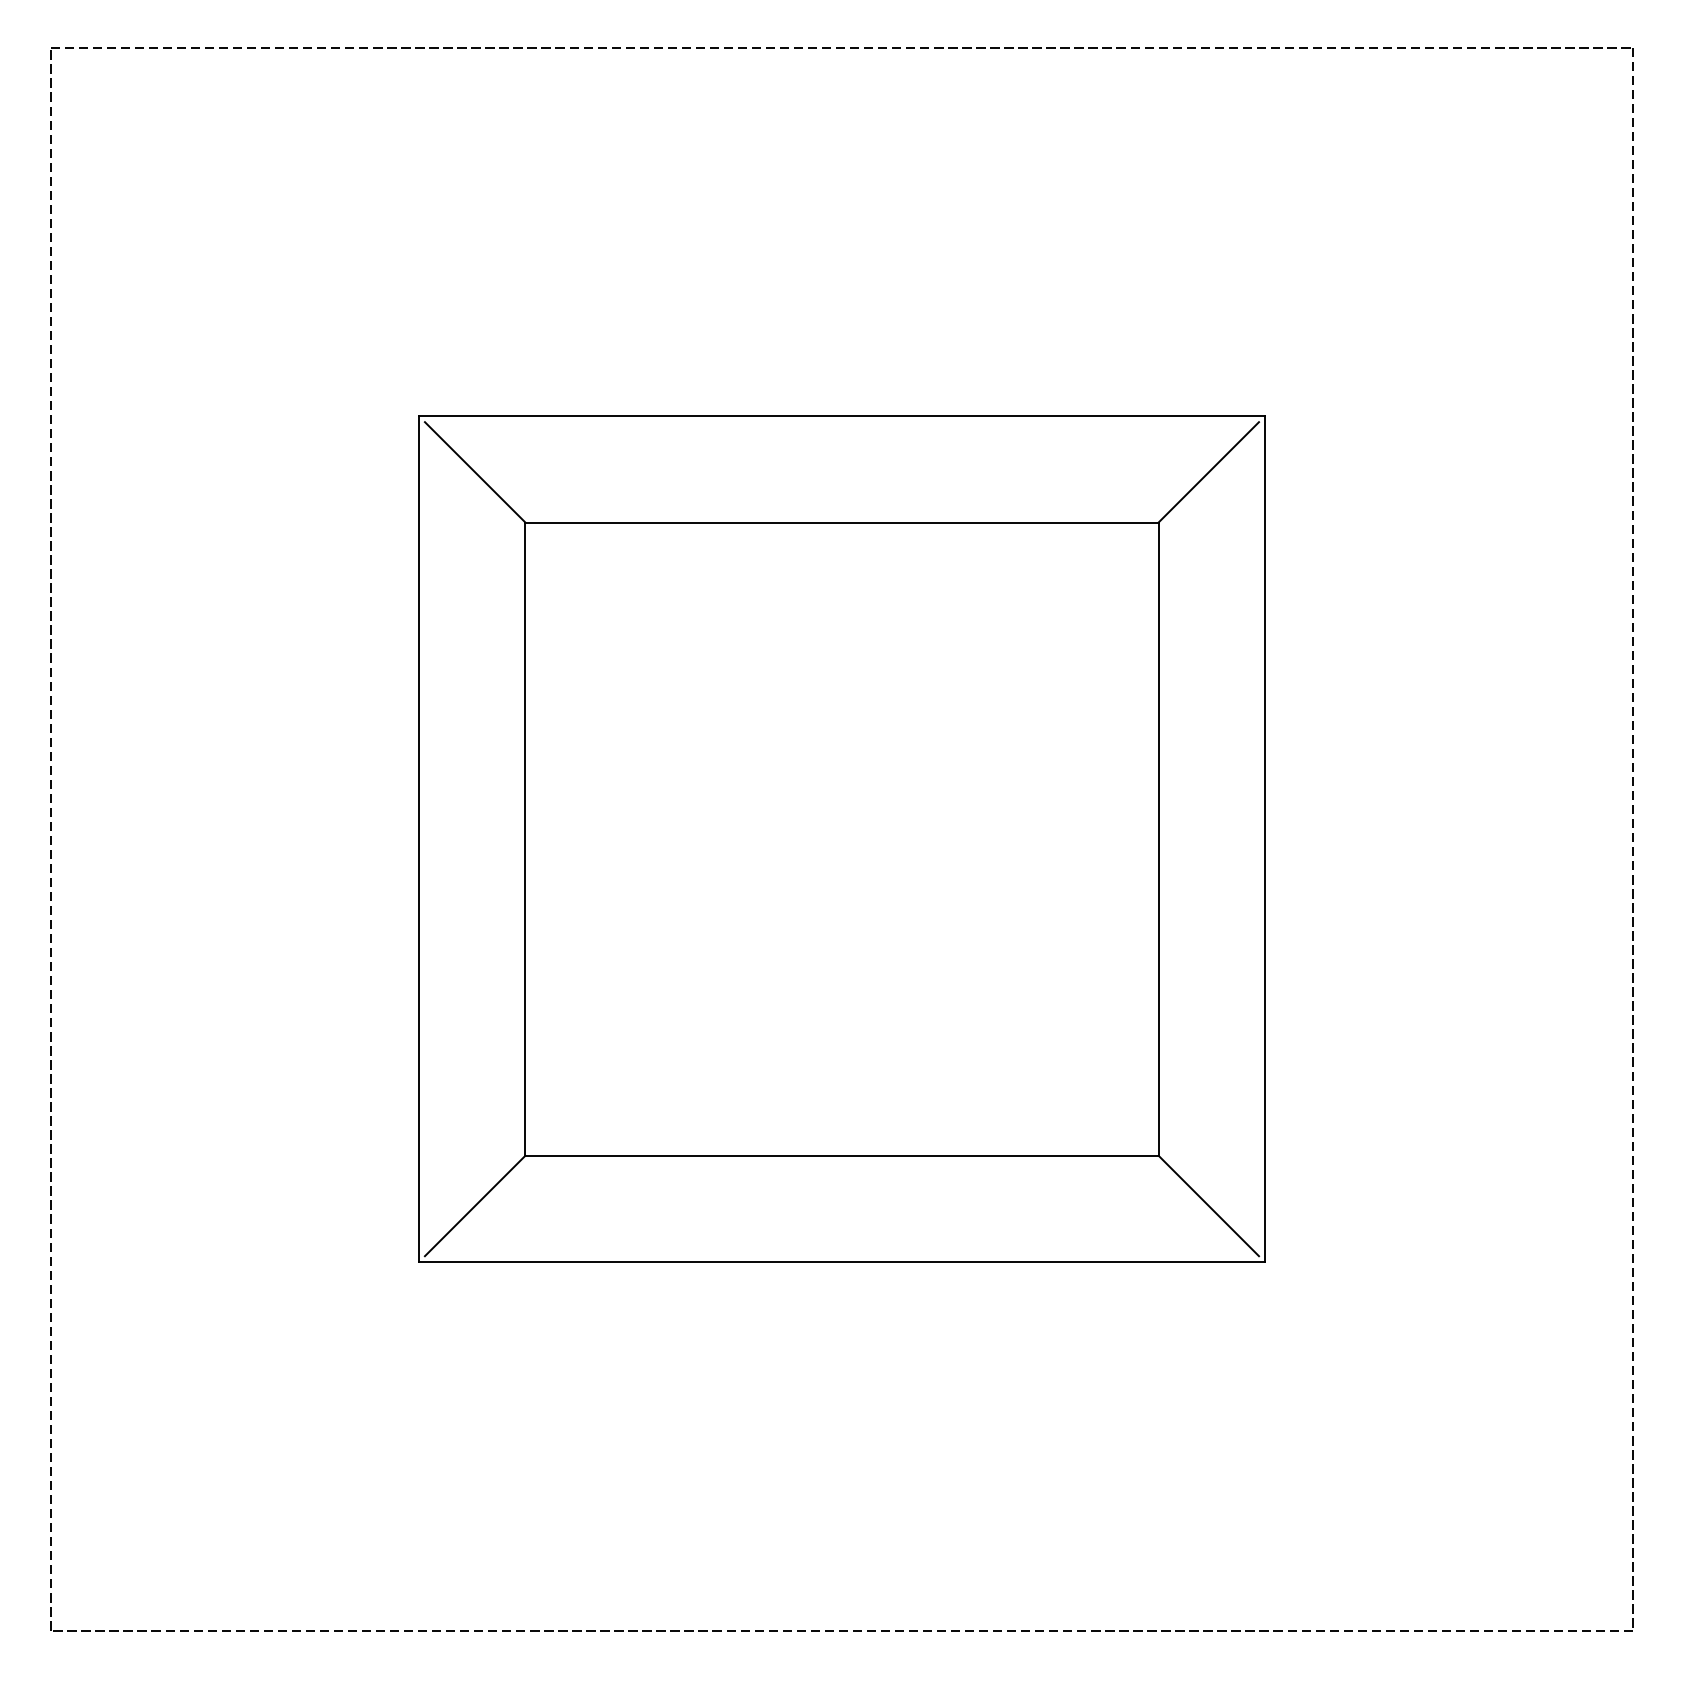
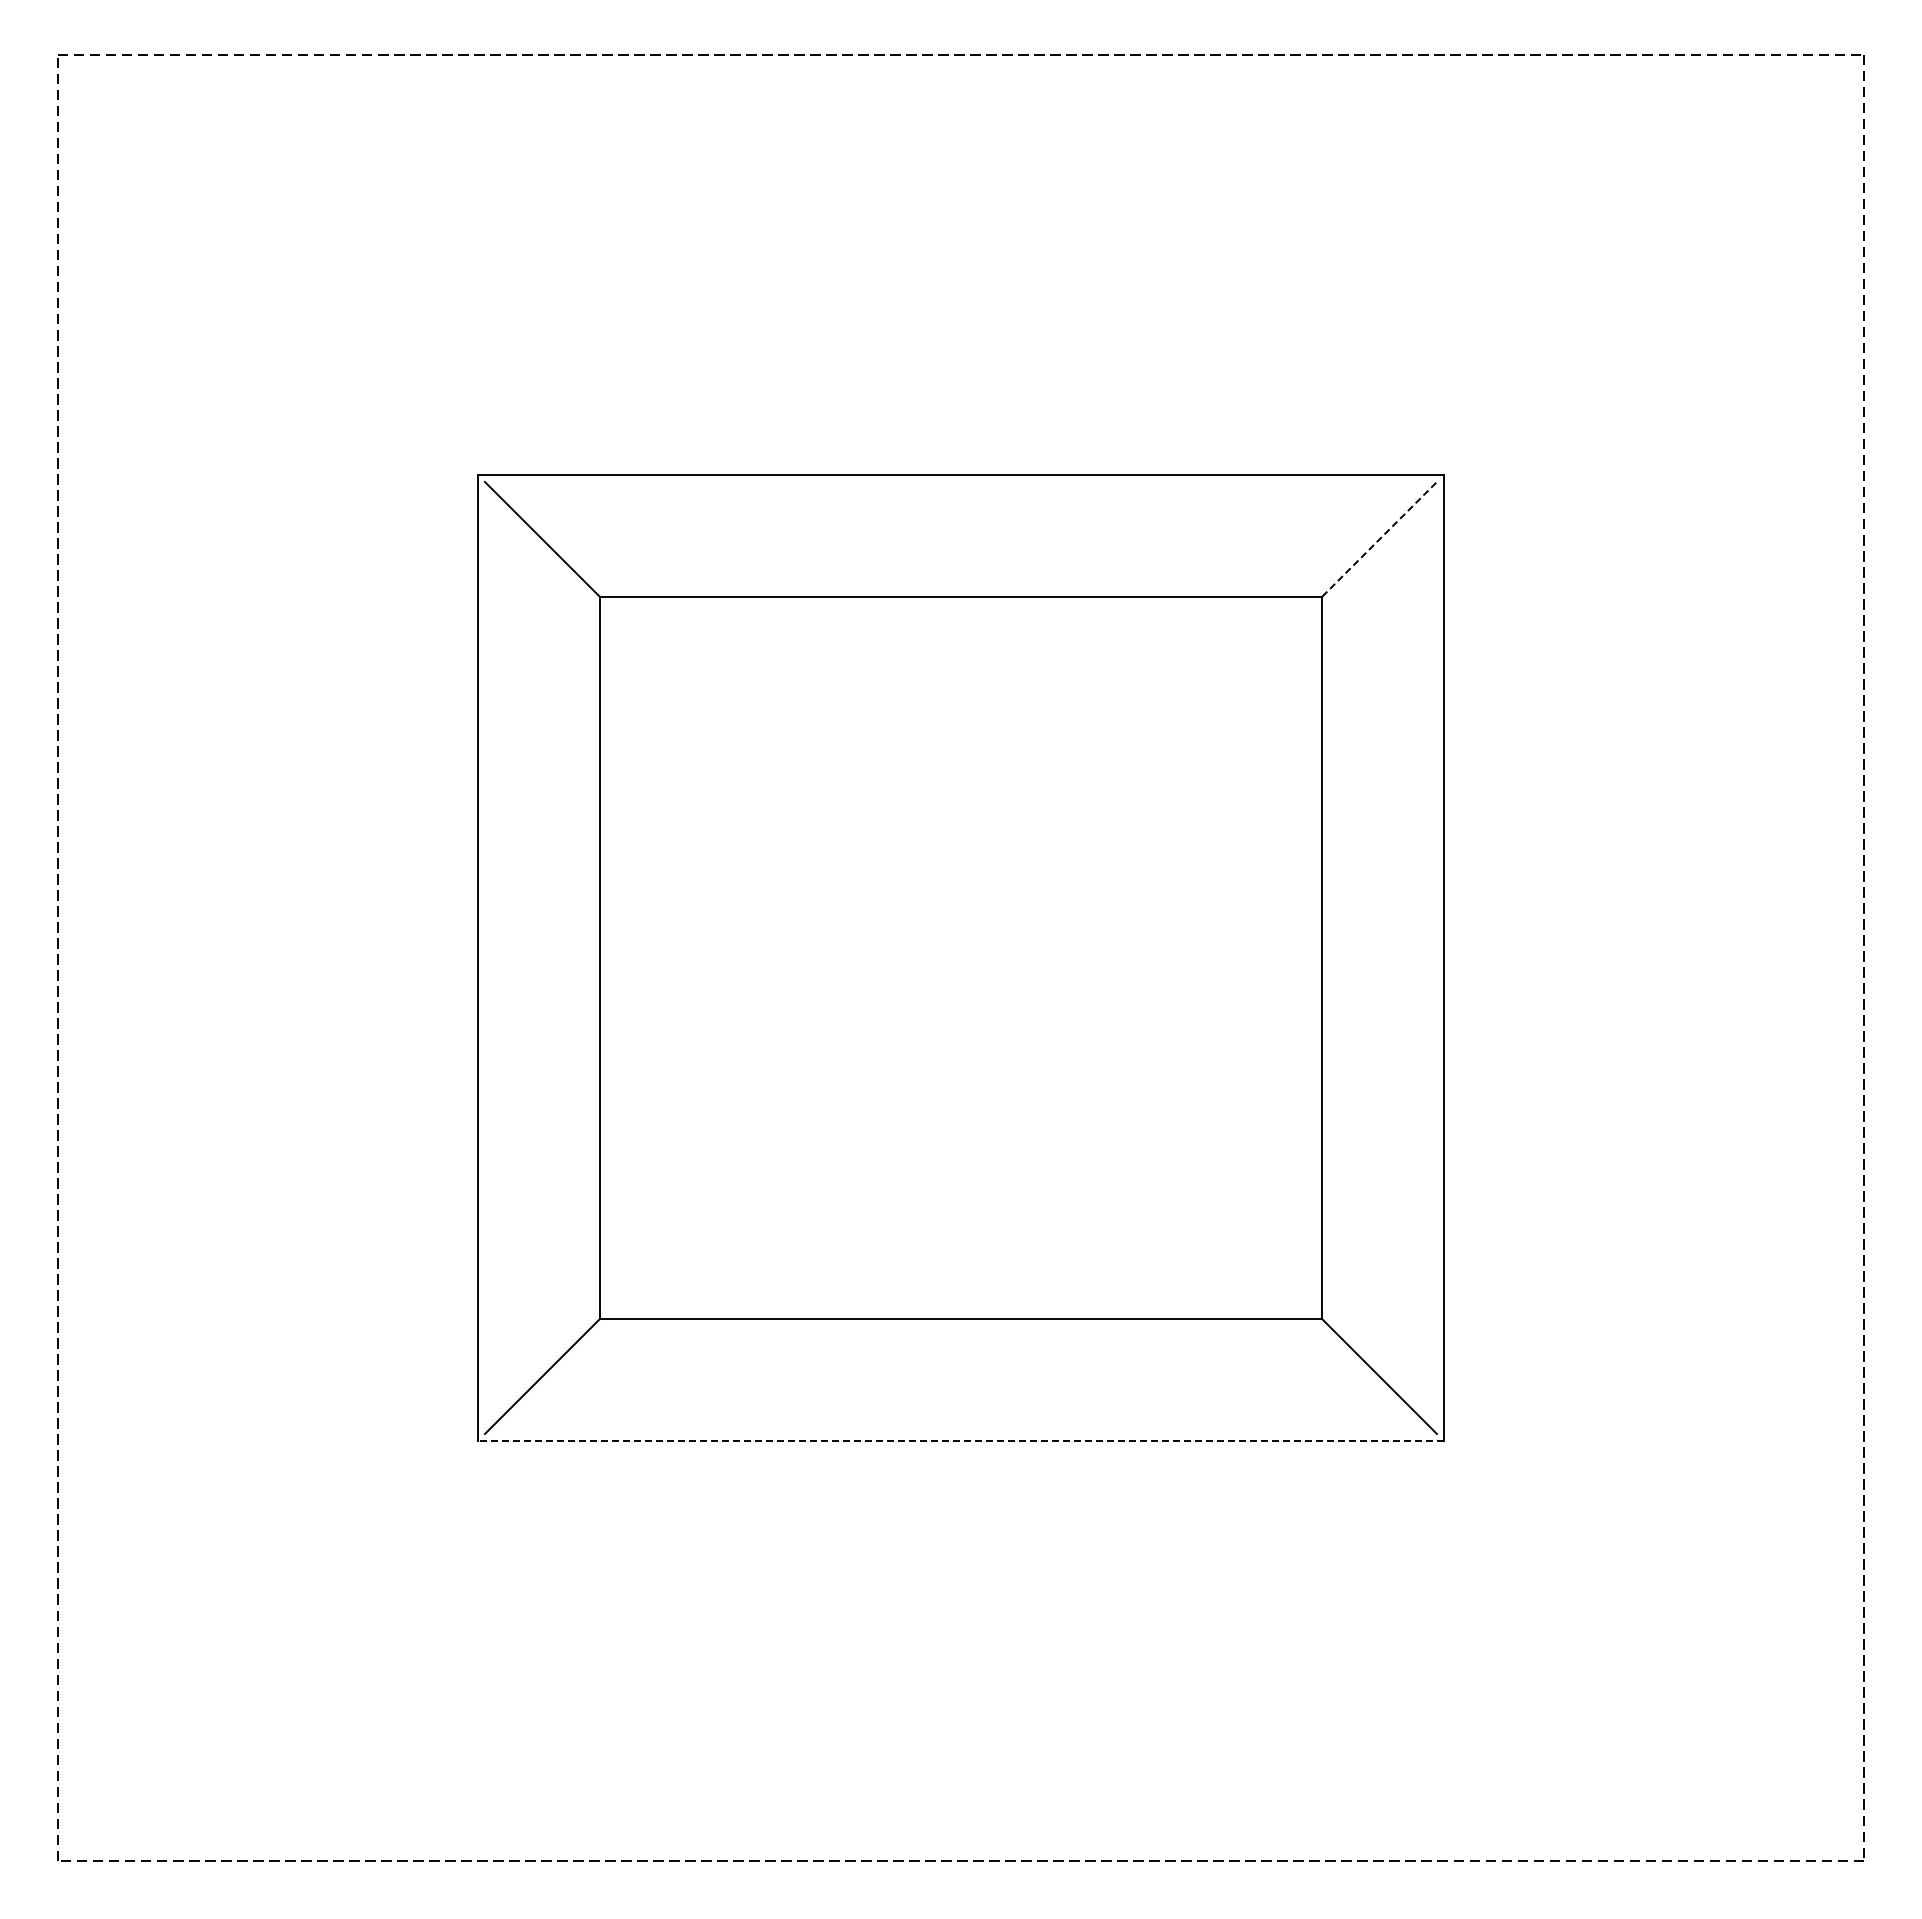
line: (1209, 471) -> (1380, 538), solid -> dashed
line: (841, 1262) -> (960, 1441), solid -> dashed

